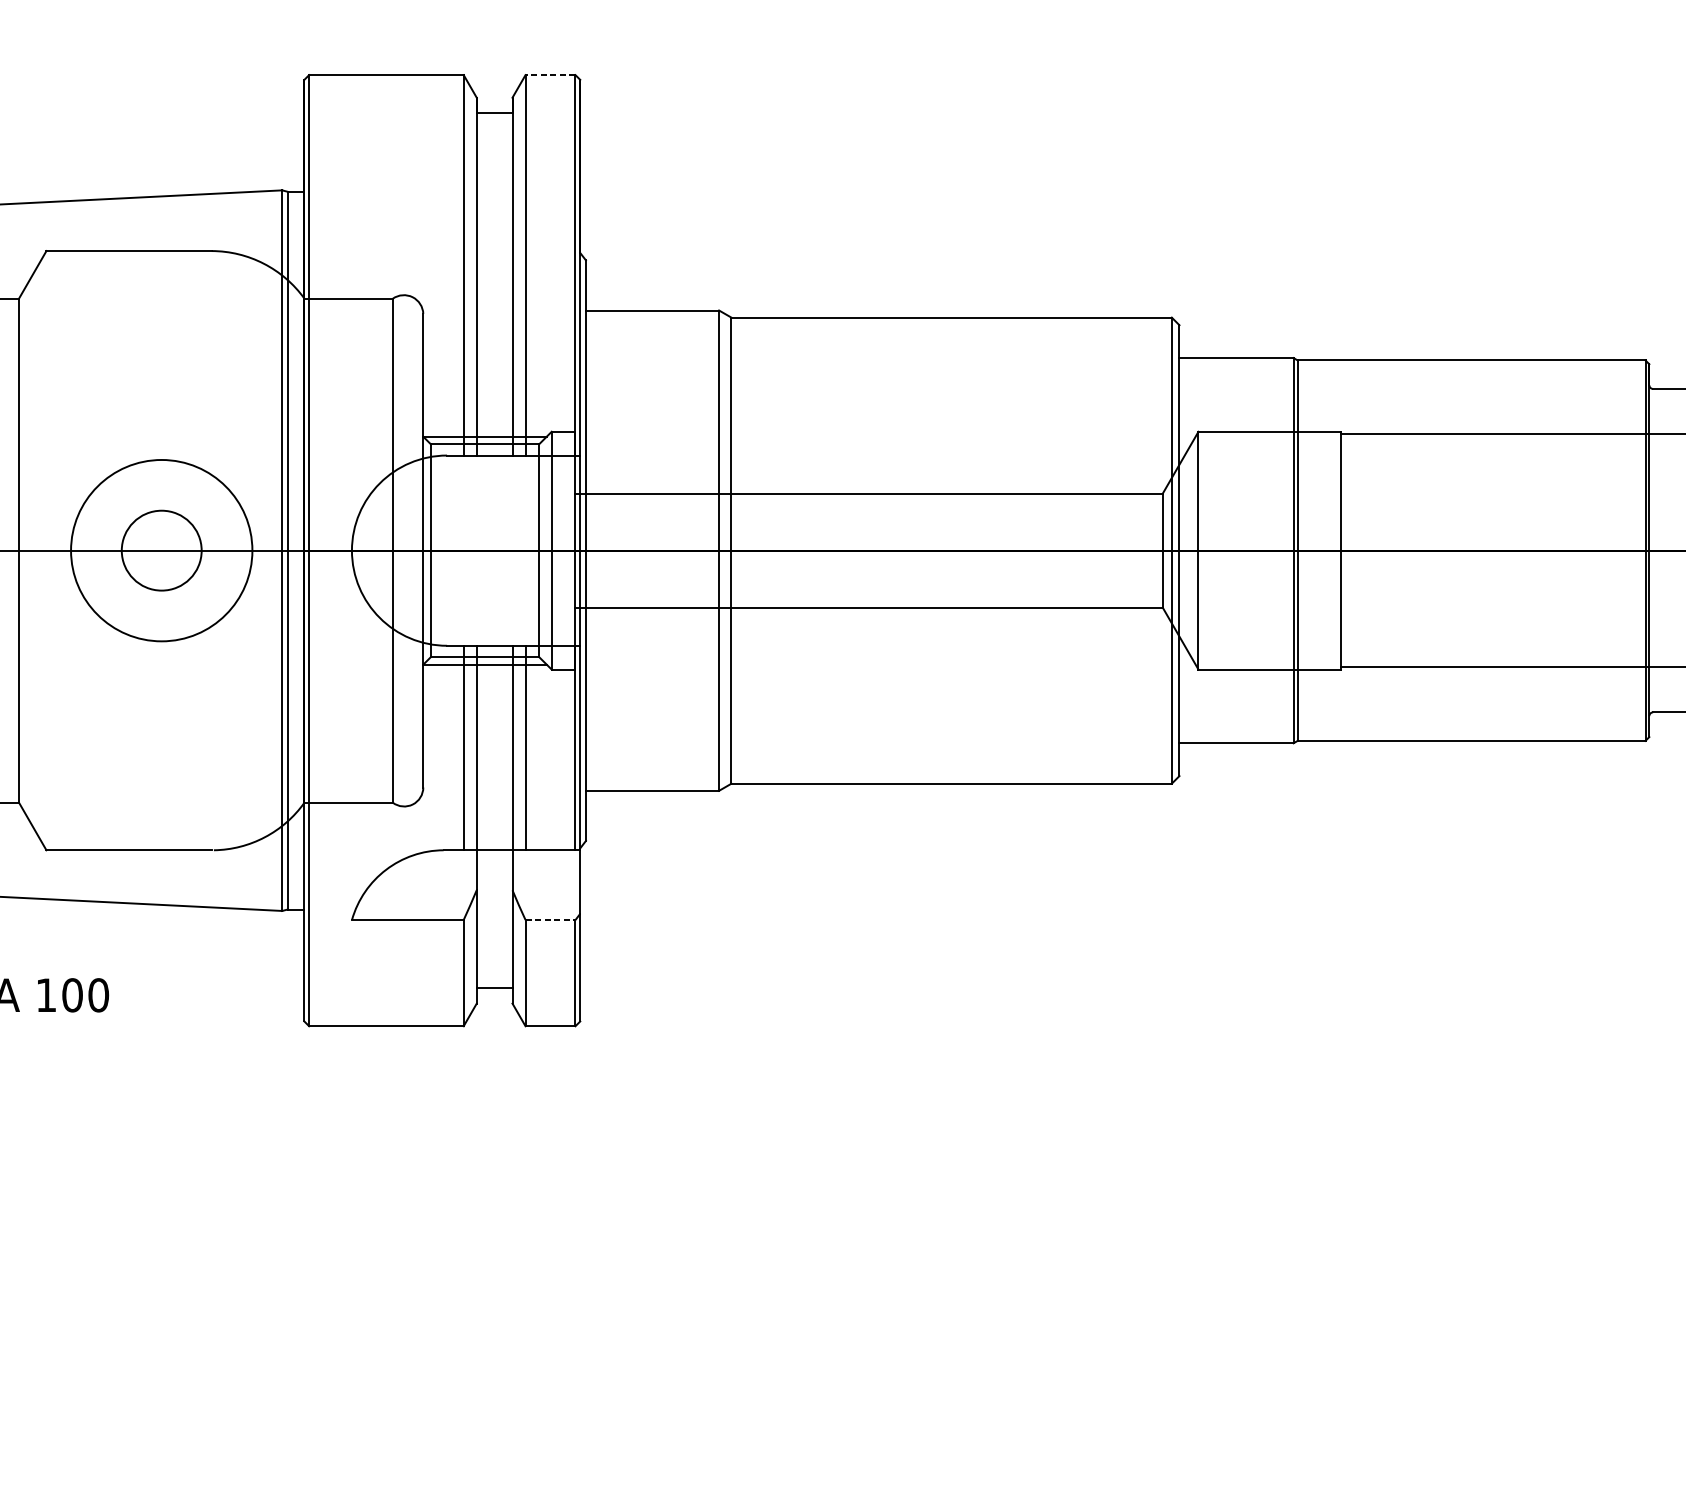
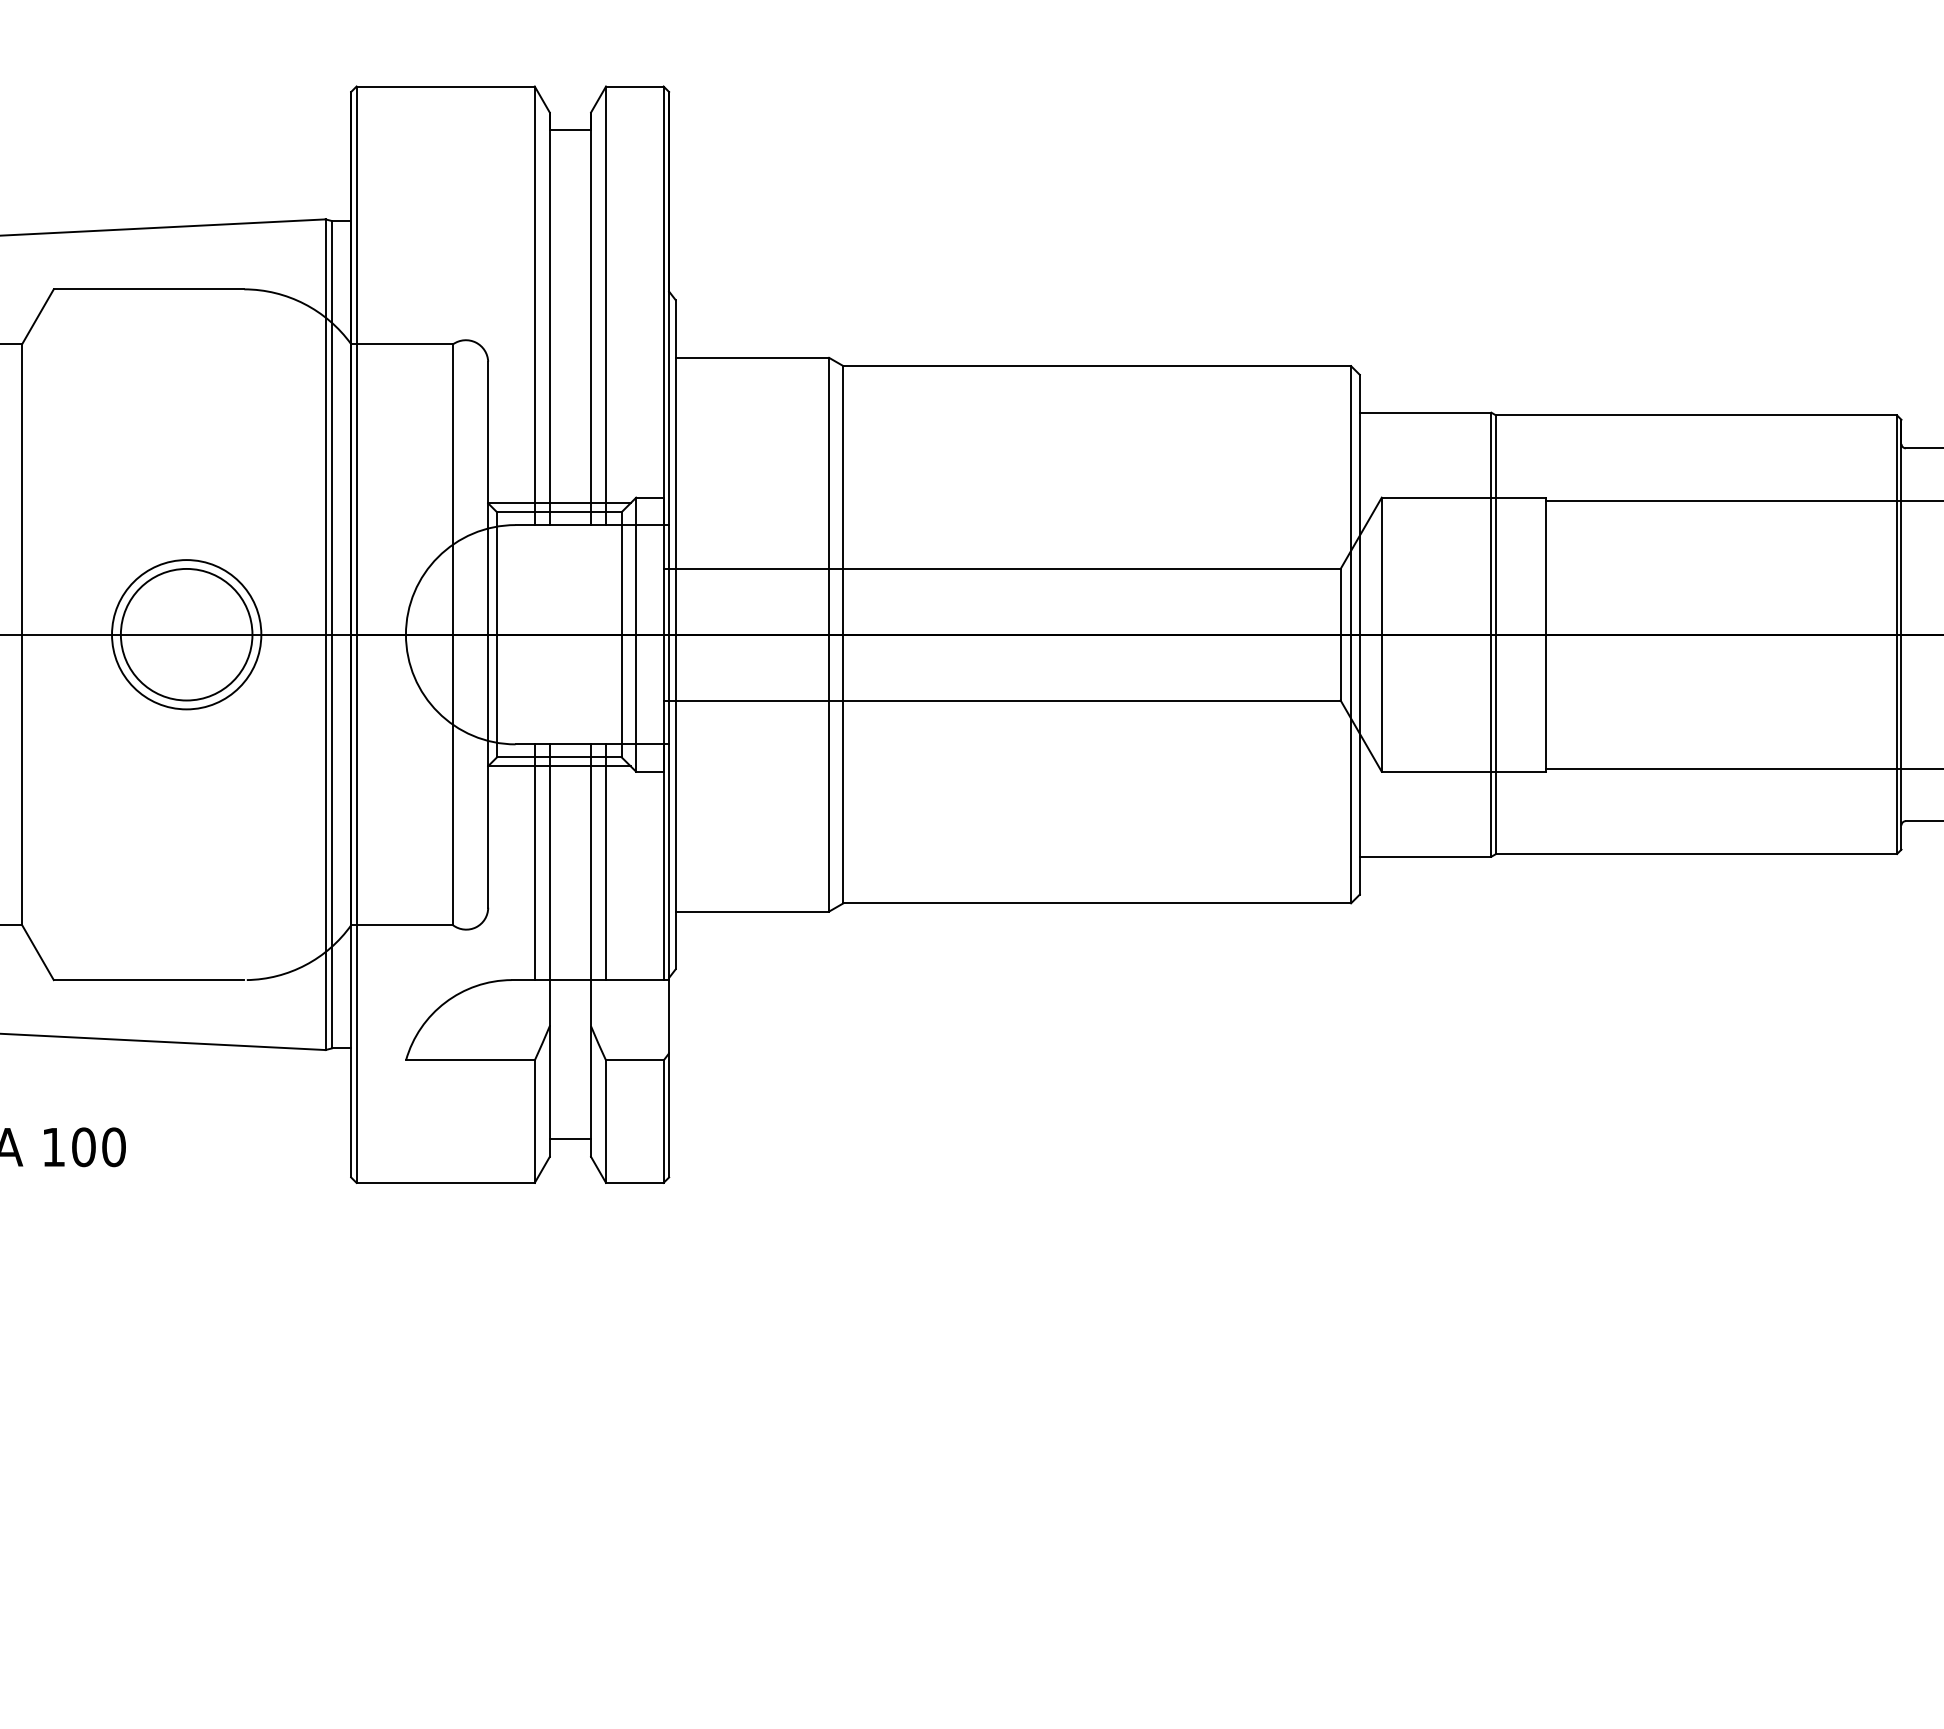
line: (550, 75) -> (634, 86), dashed -> solid
circle: (161, 550) -> (186, 634), size x0.71
circle: (161, 550) -> (186, 634), size x1.43
line: (550, 920) -> (634, 1060), dashed -> solid

